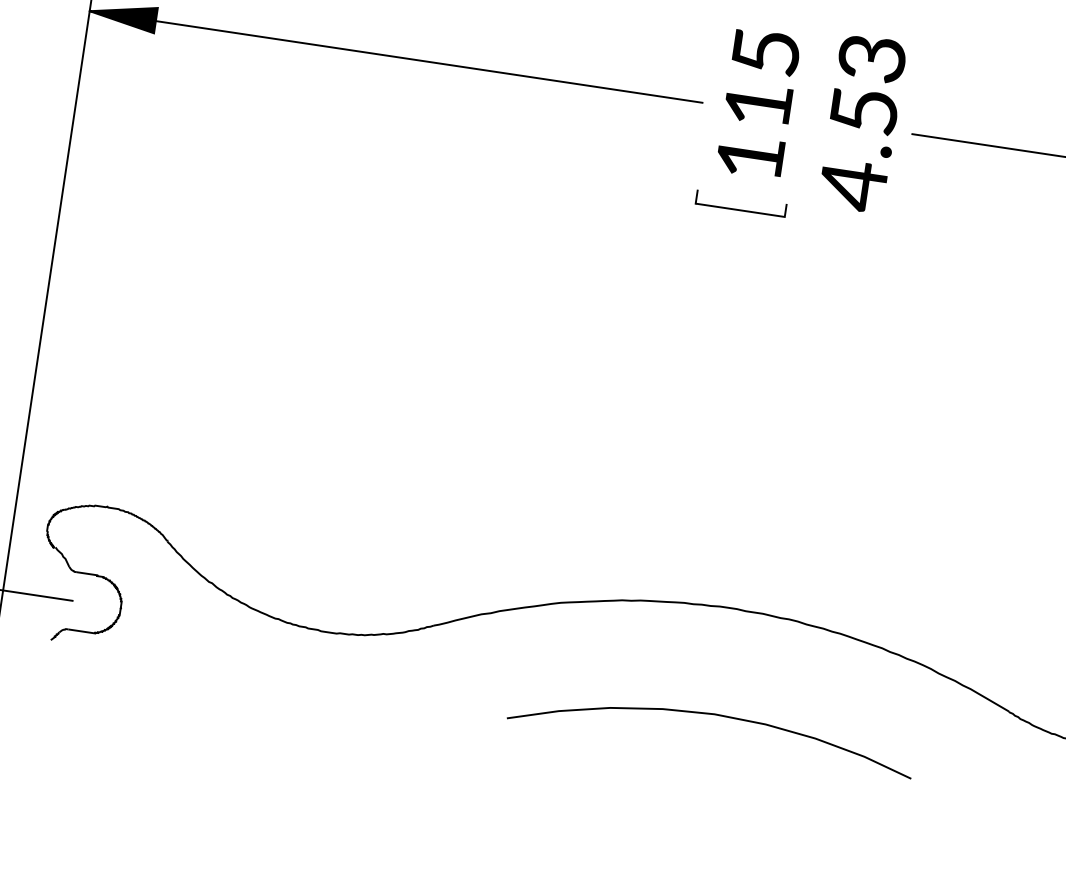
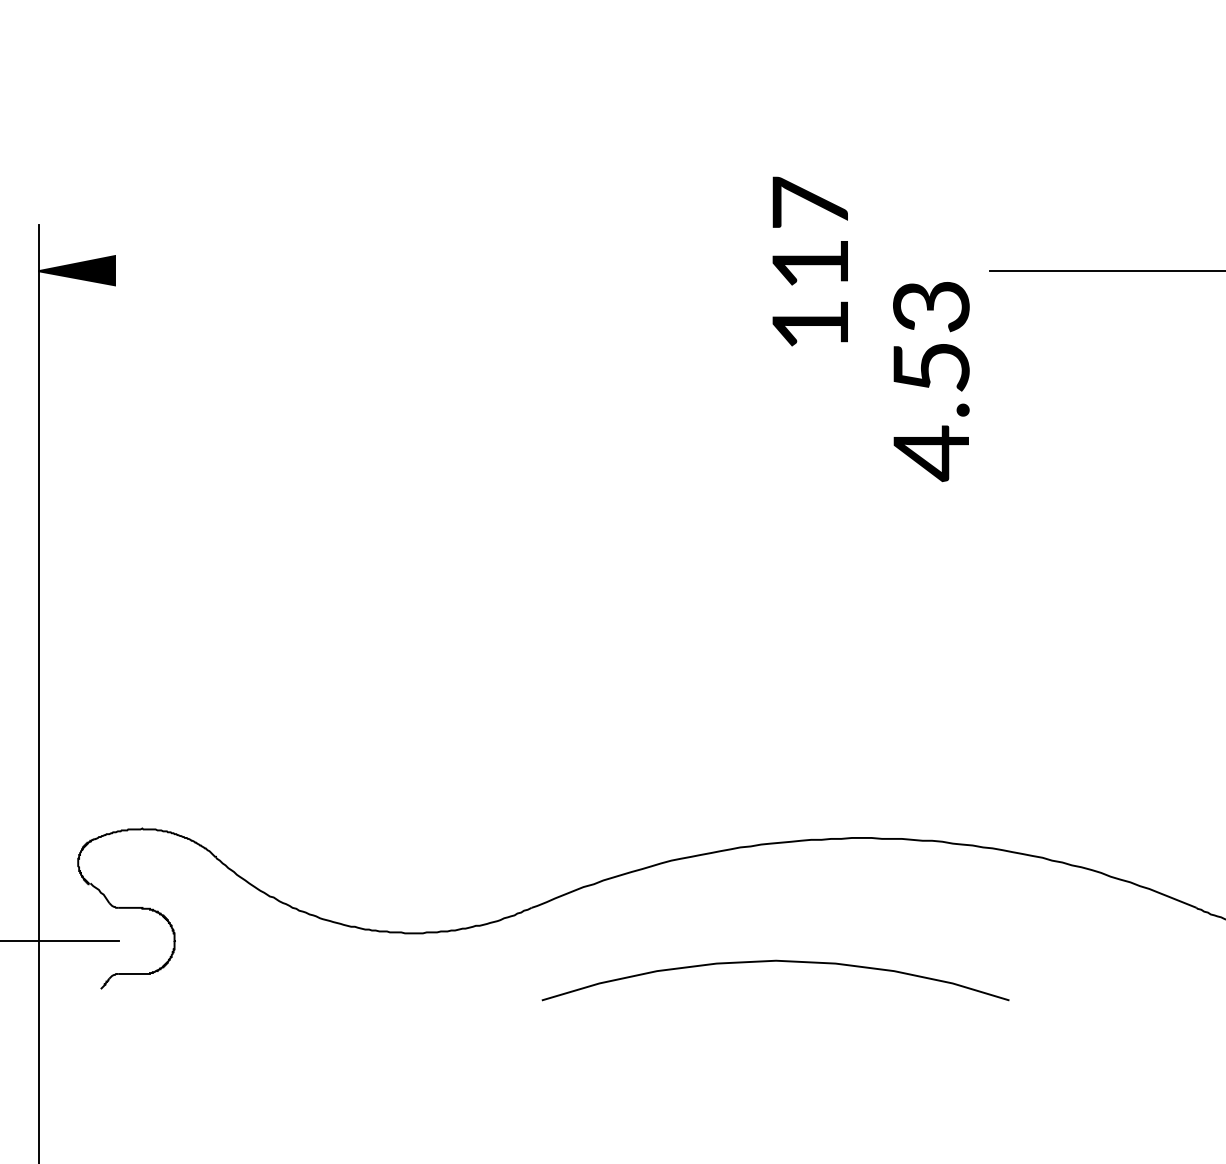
text: (766, 50) -> (810, 201), 115 -> 117
line: (395, 57) -> (392, 271), removed
text: (862, 124) -> (931, 382), moved
part: (740, 209) -> (807, 385), removed
curve: (713, 714) -> (775, 961), moved

